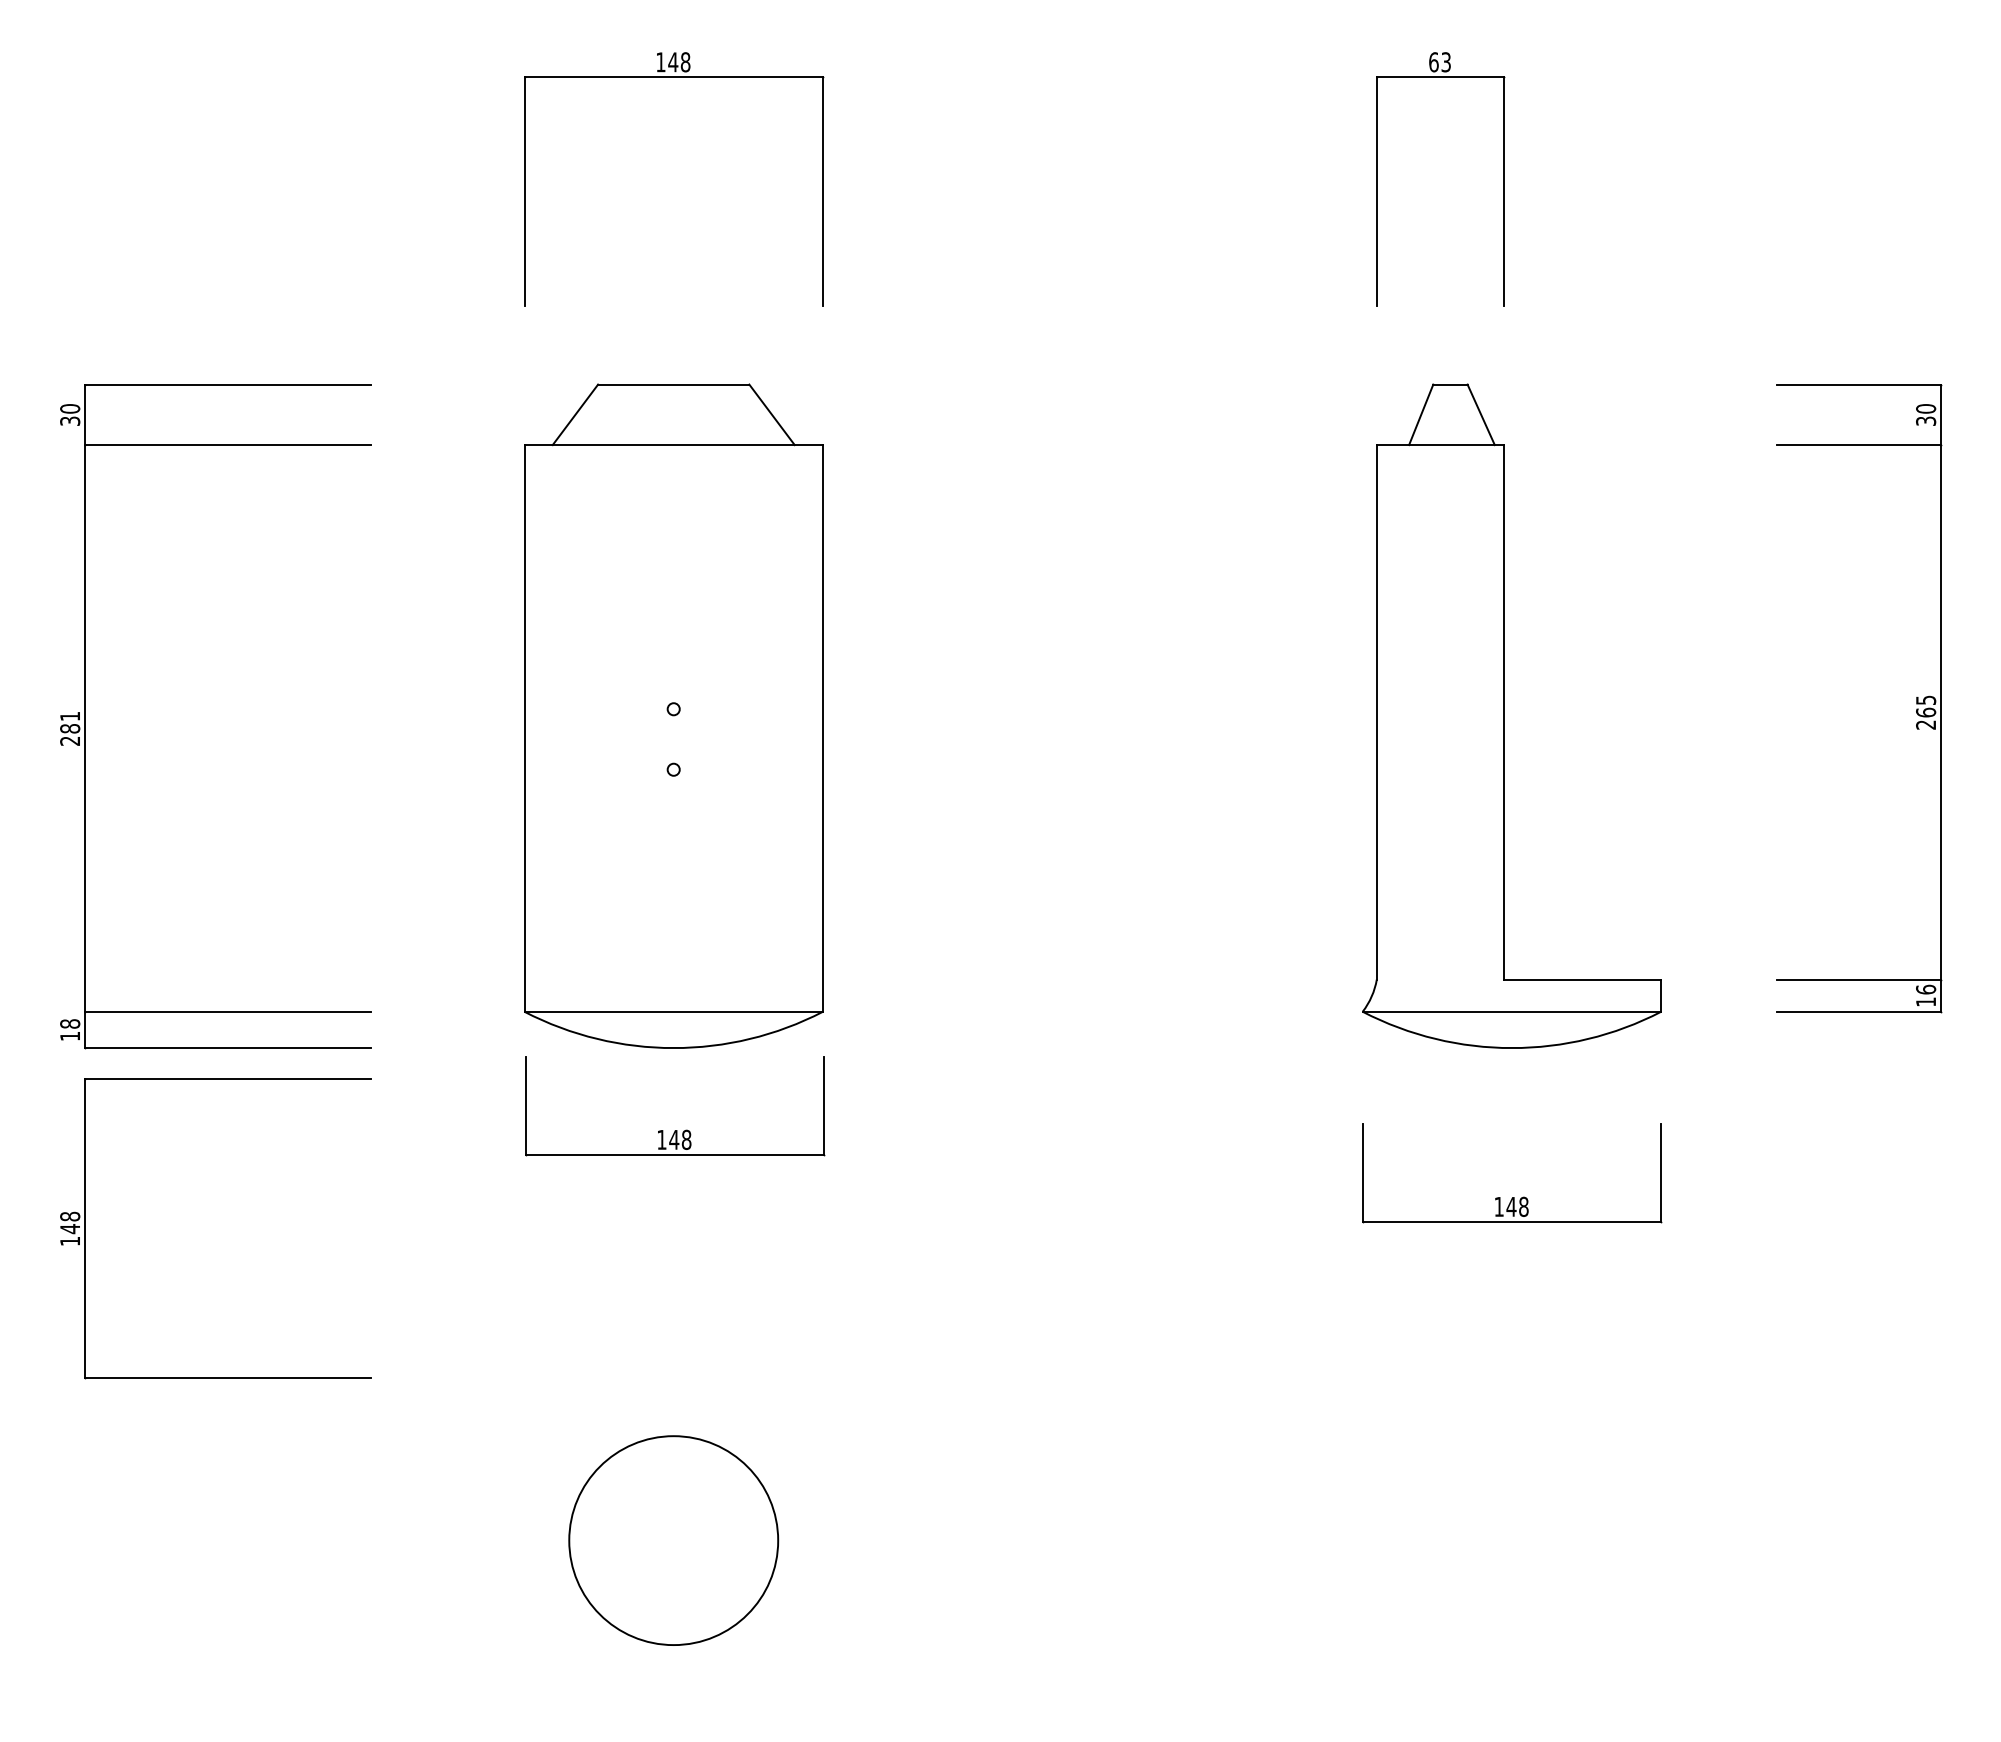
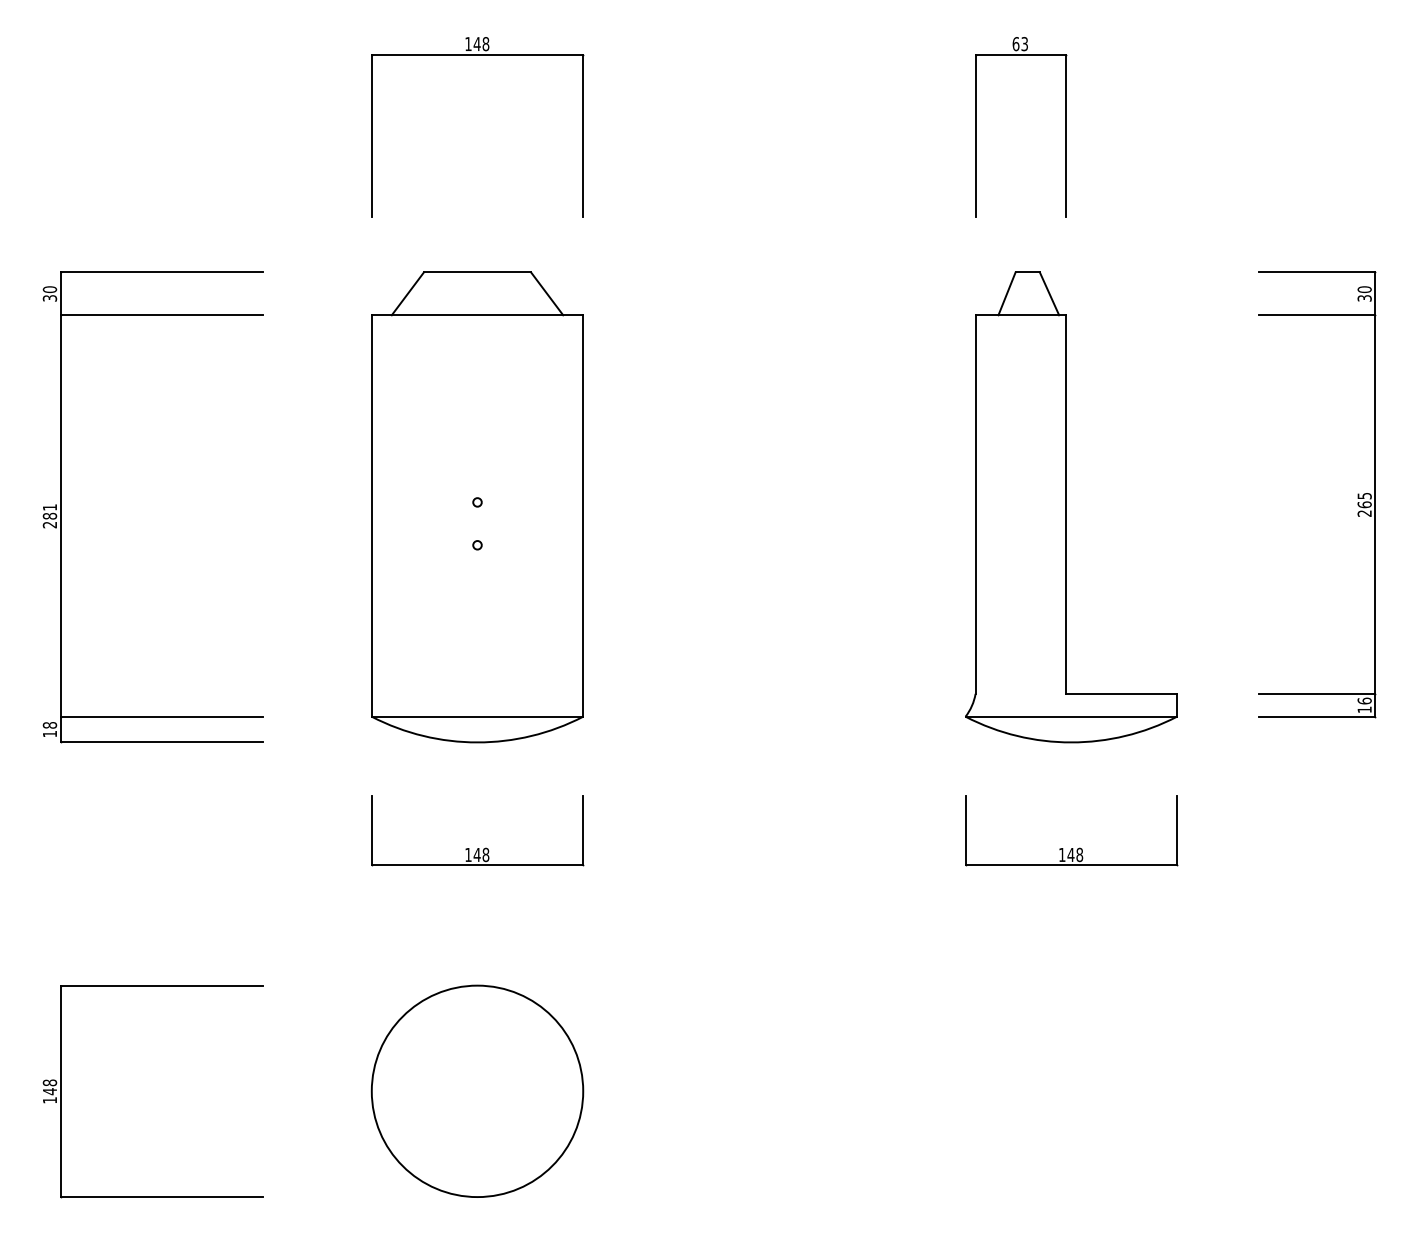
part: (675, 1130) -> (478, 848), moved
part: (85, 1228) -> (60, 1091), moved
circle: (673, 1540) -> (477, 1091), size x1.43

